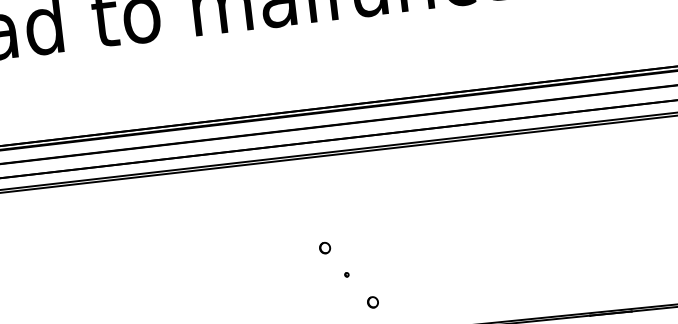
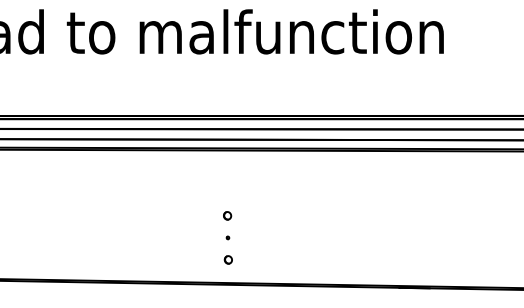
part: (324, 247) -> (227, 215), moved
part: (371, 301) -> (227, 259), moved

